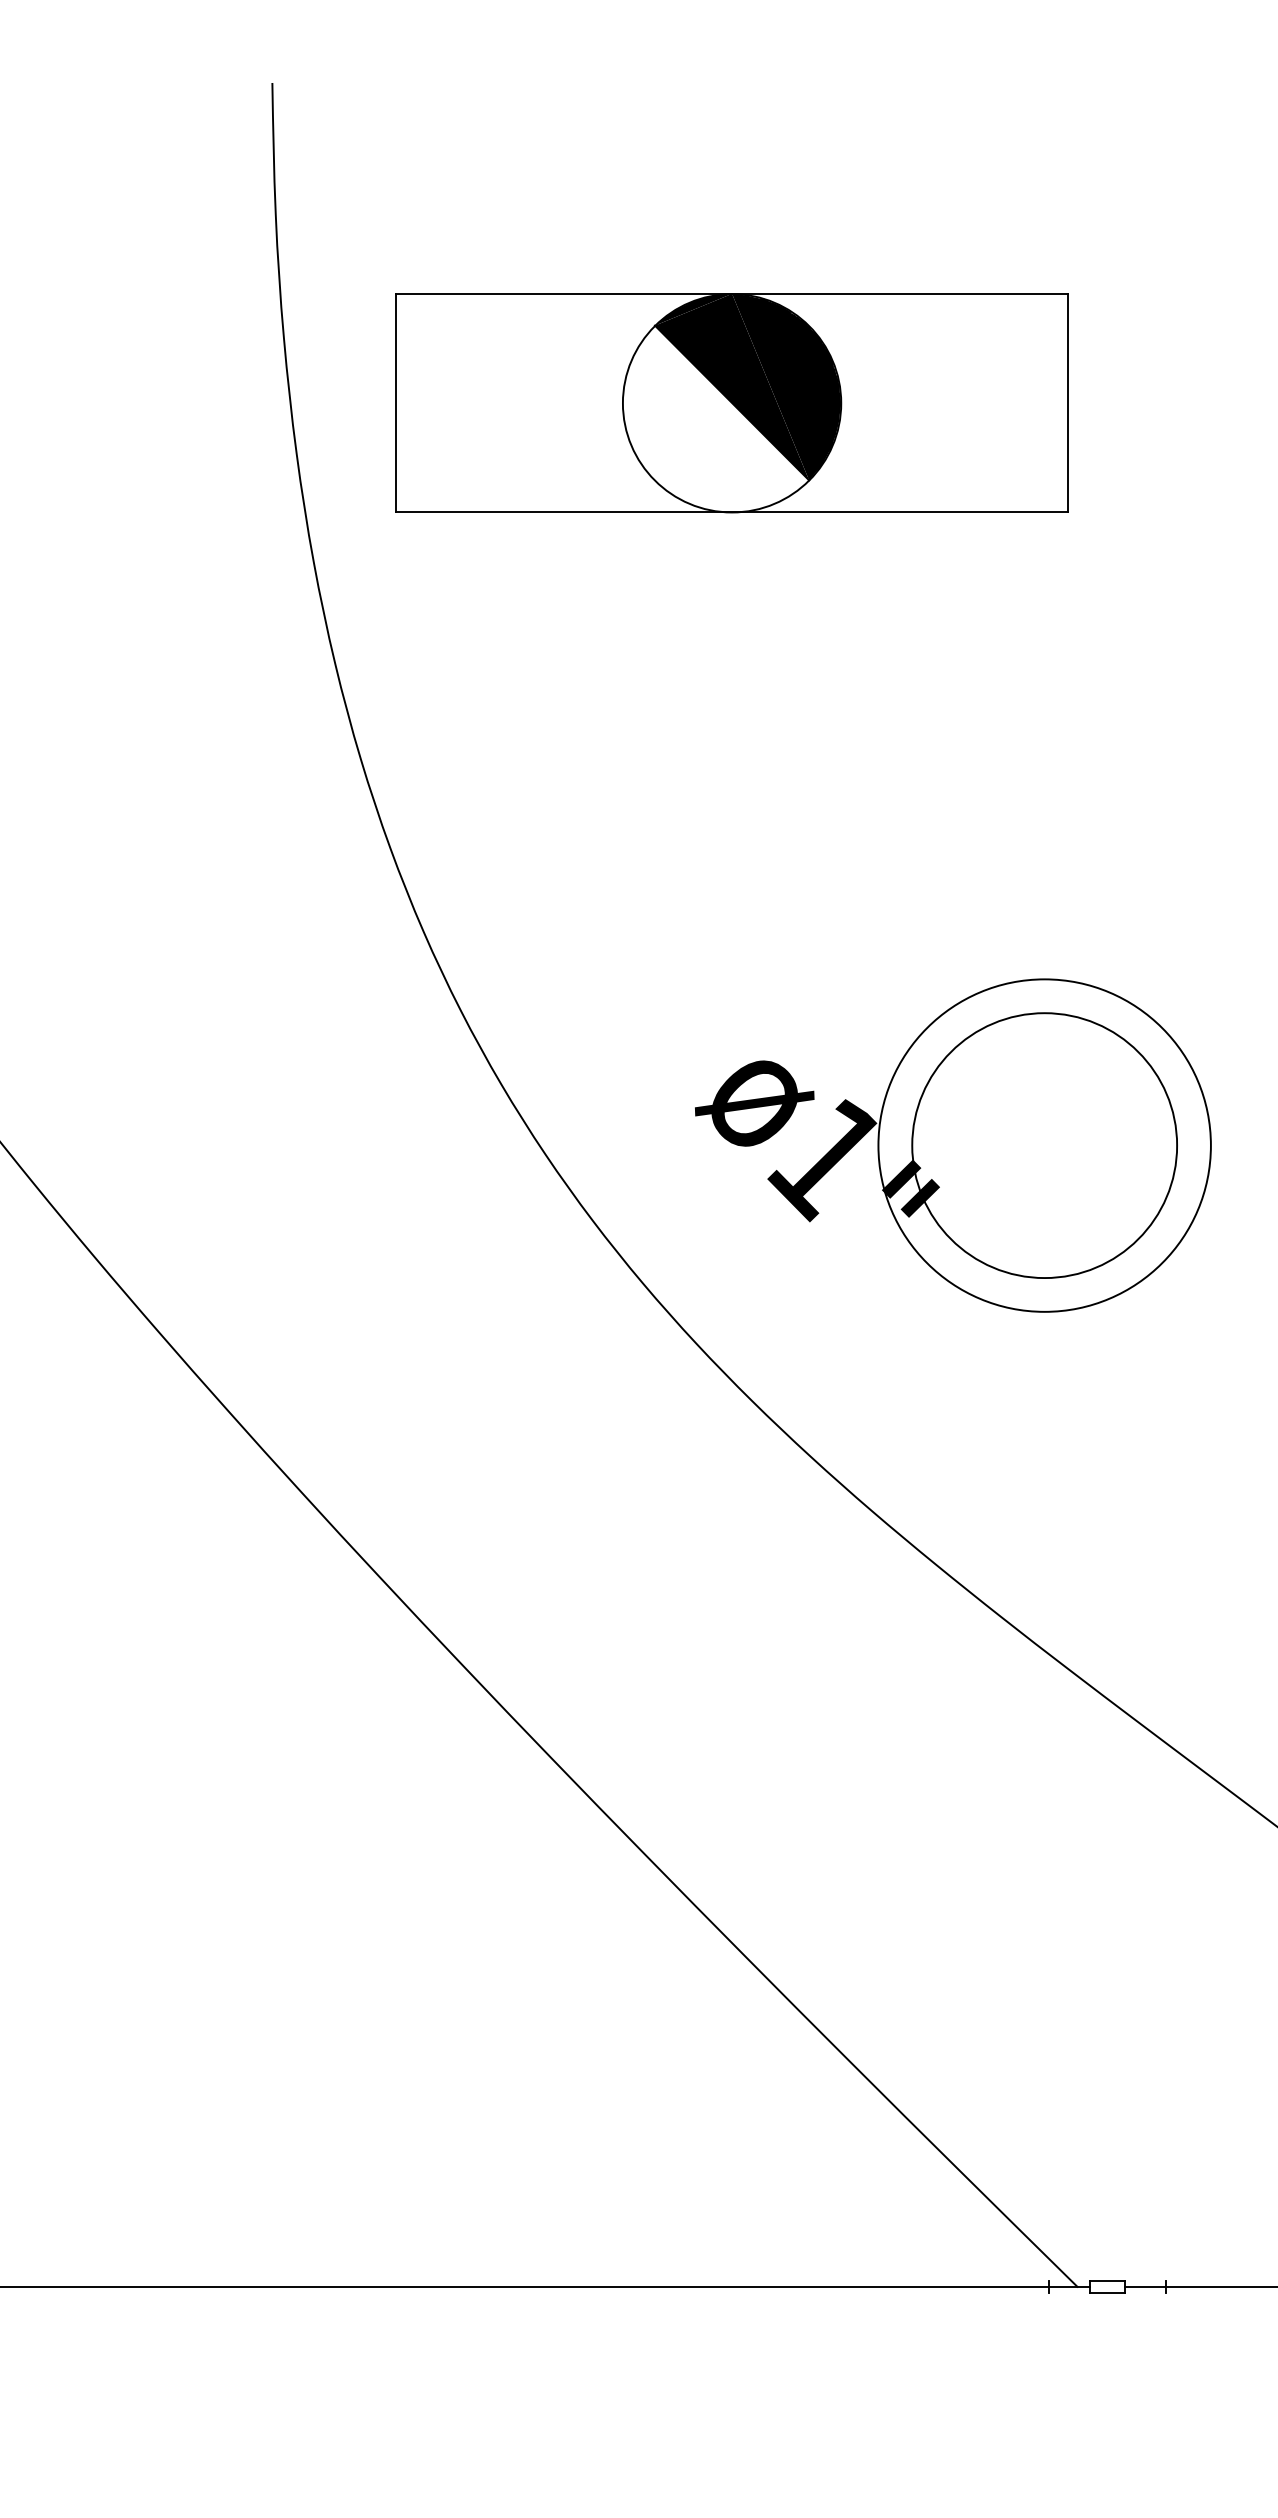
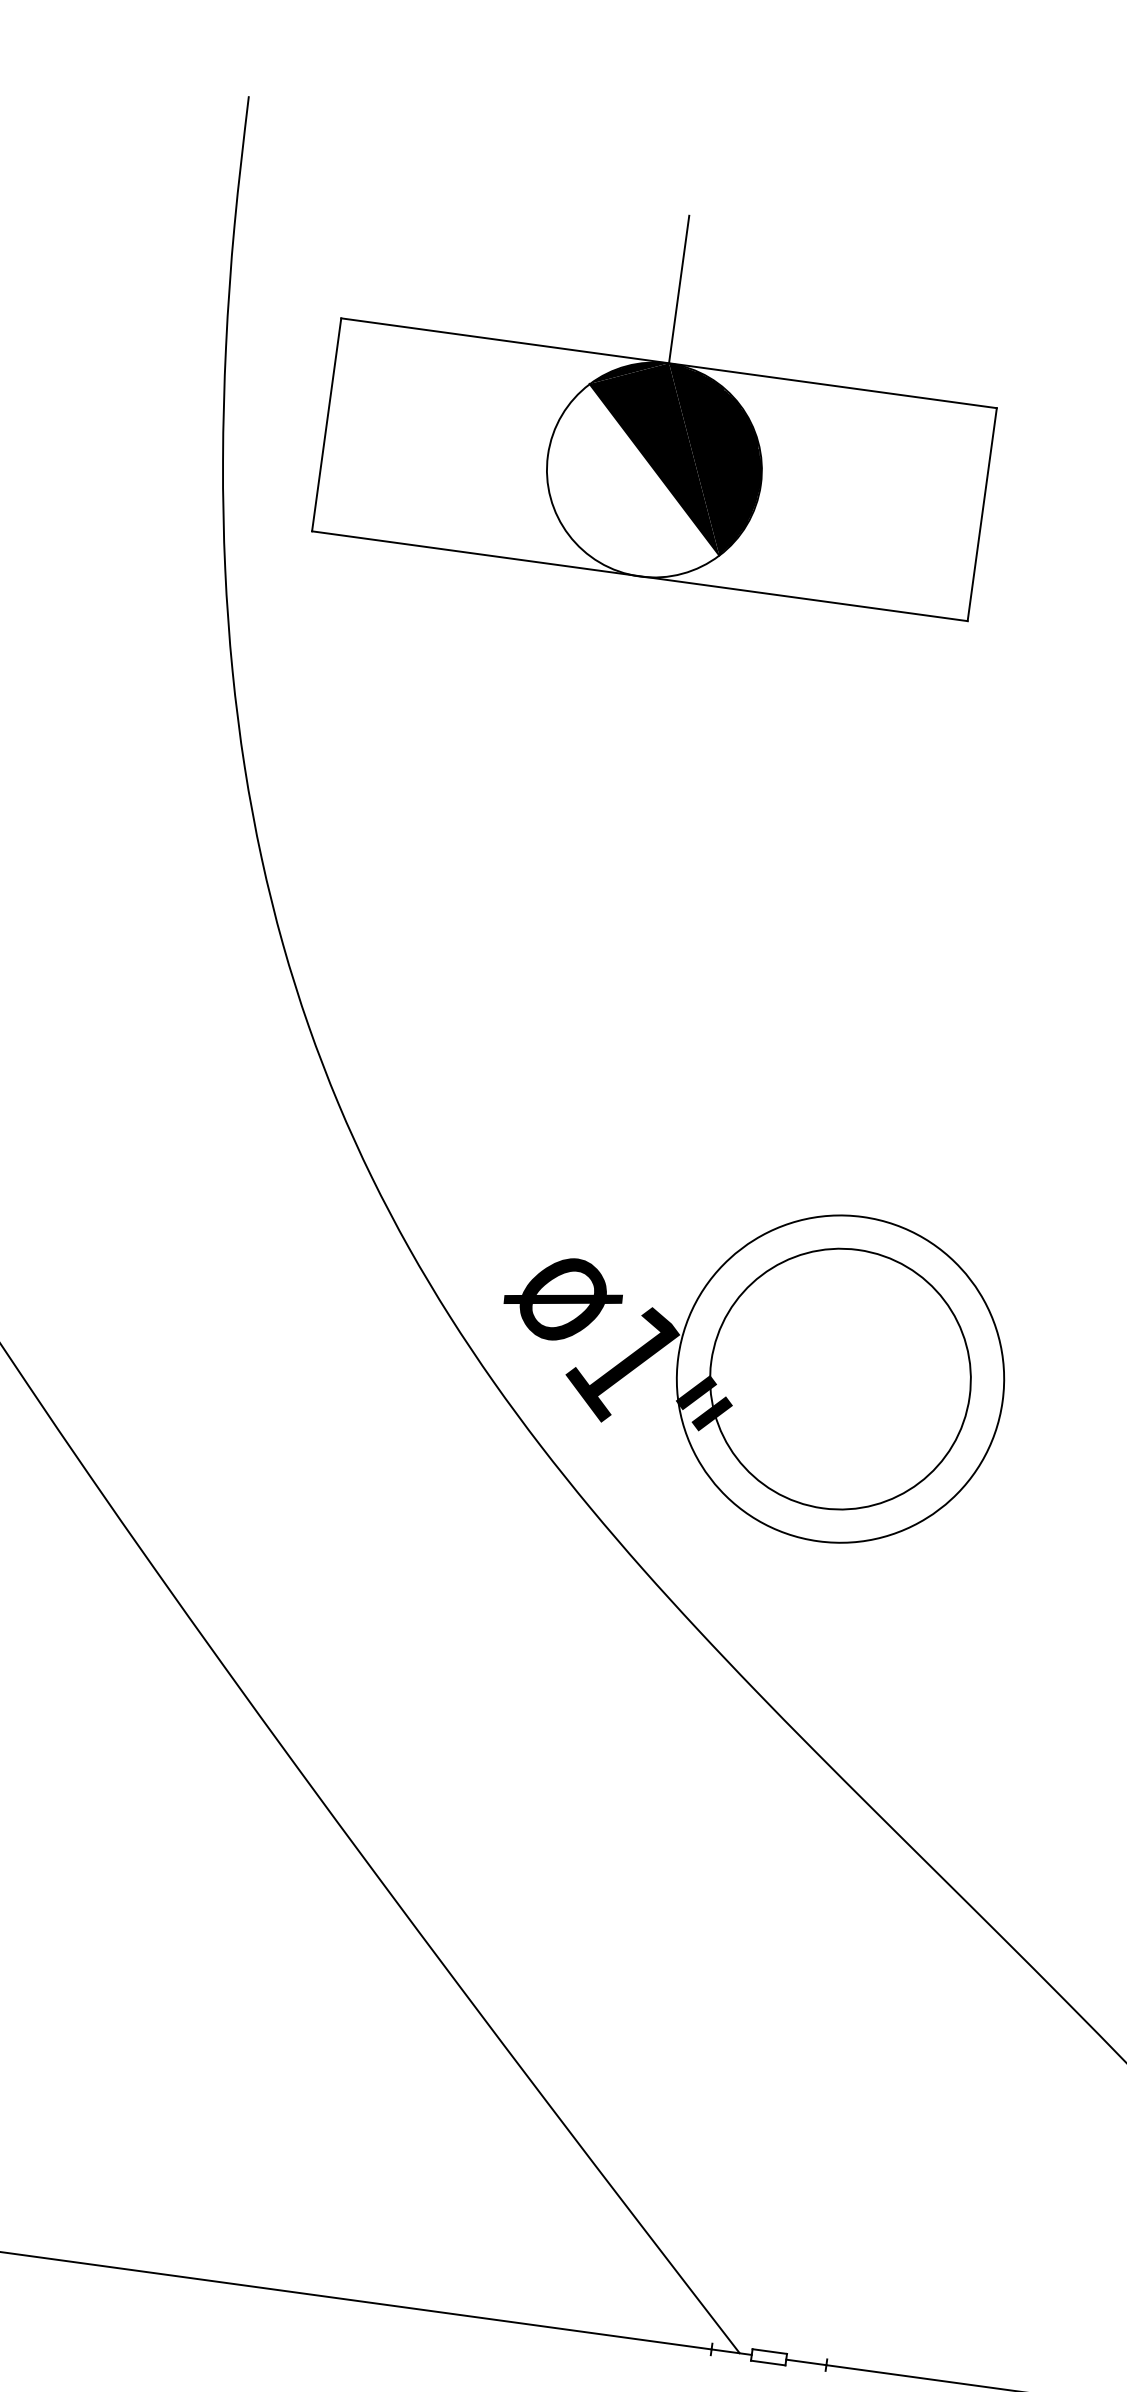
line: (732, 217) -> (679, 288), added
part: (953, 1145) -> (751, 1366), moved

